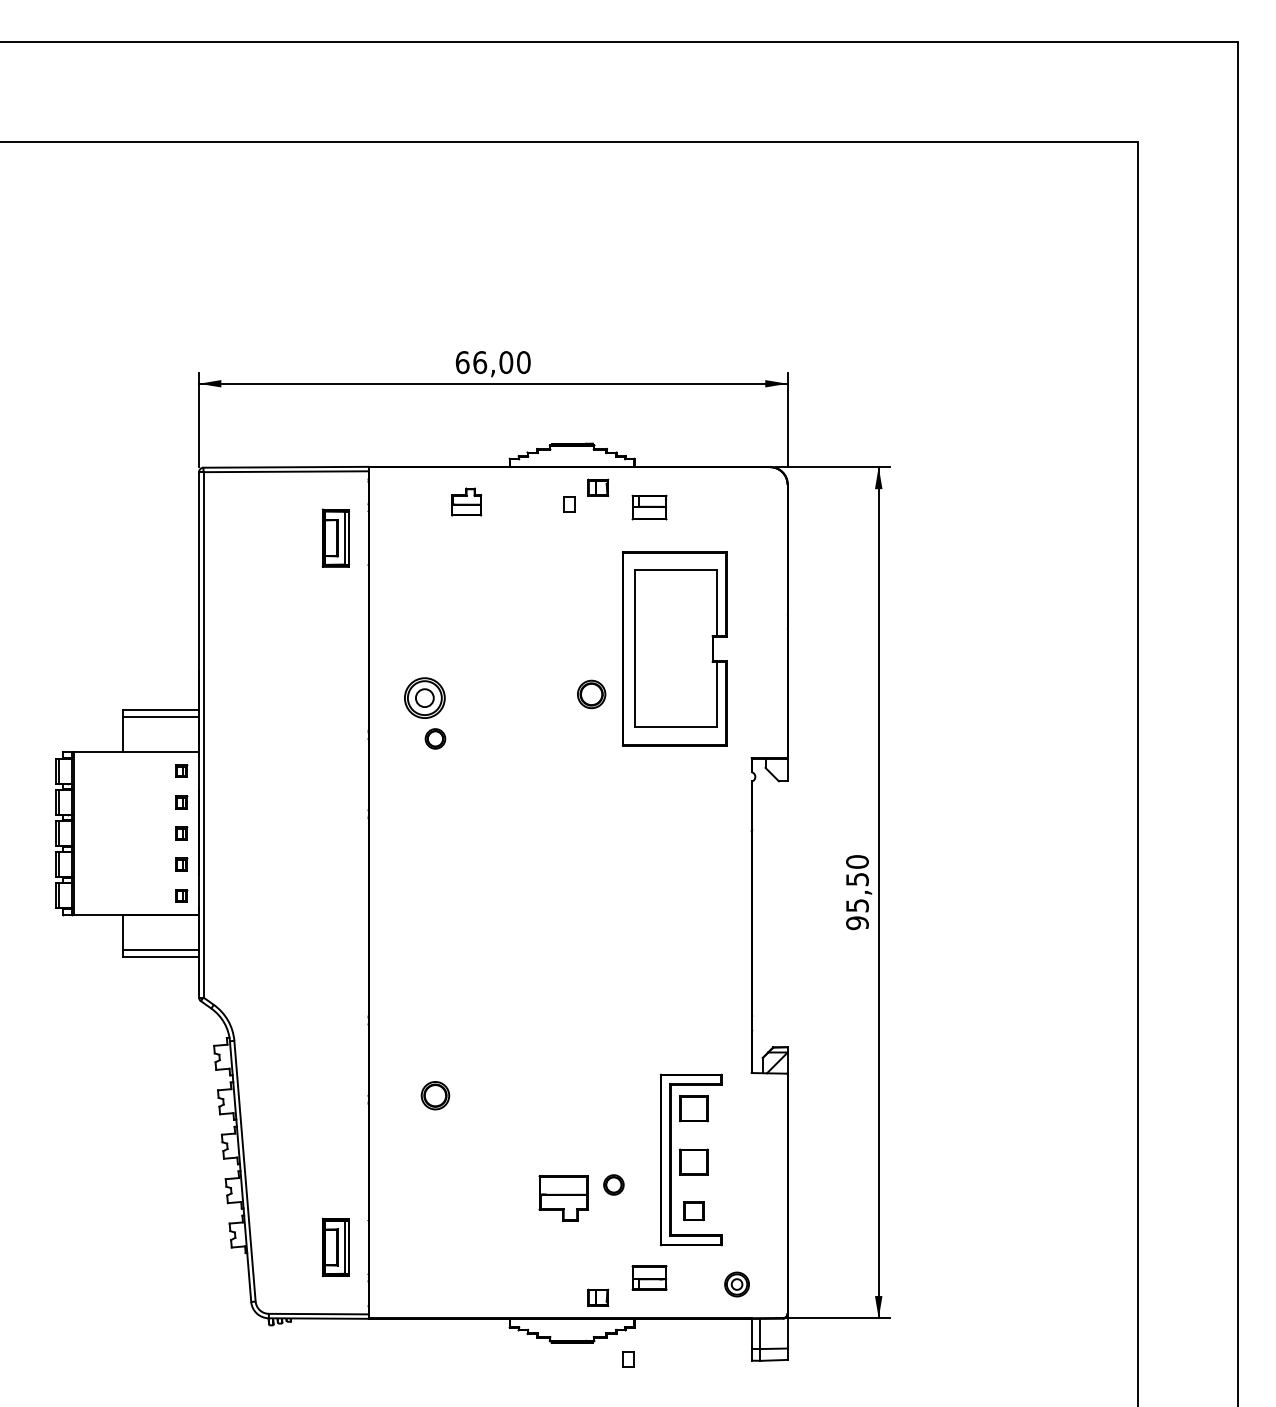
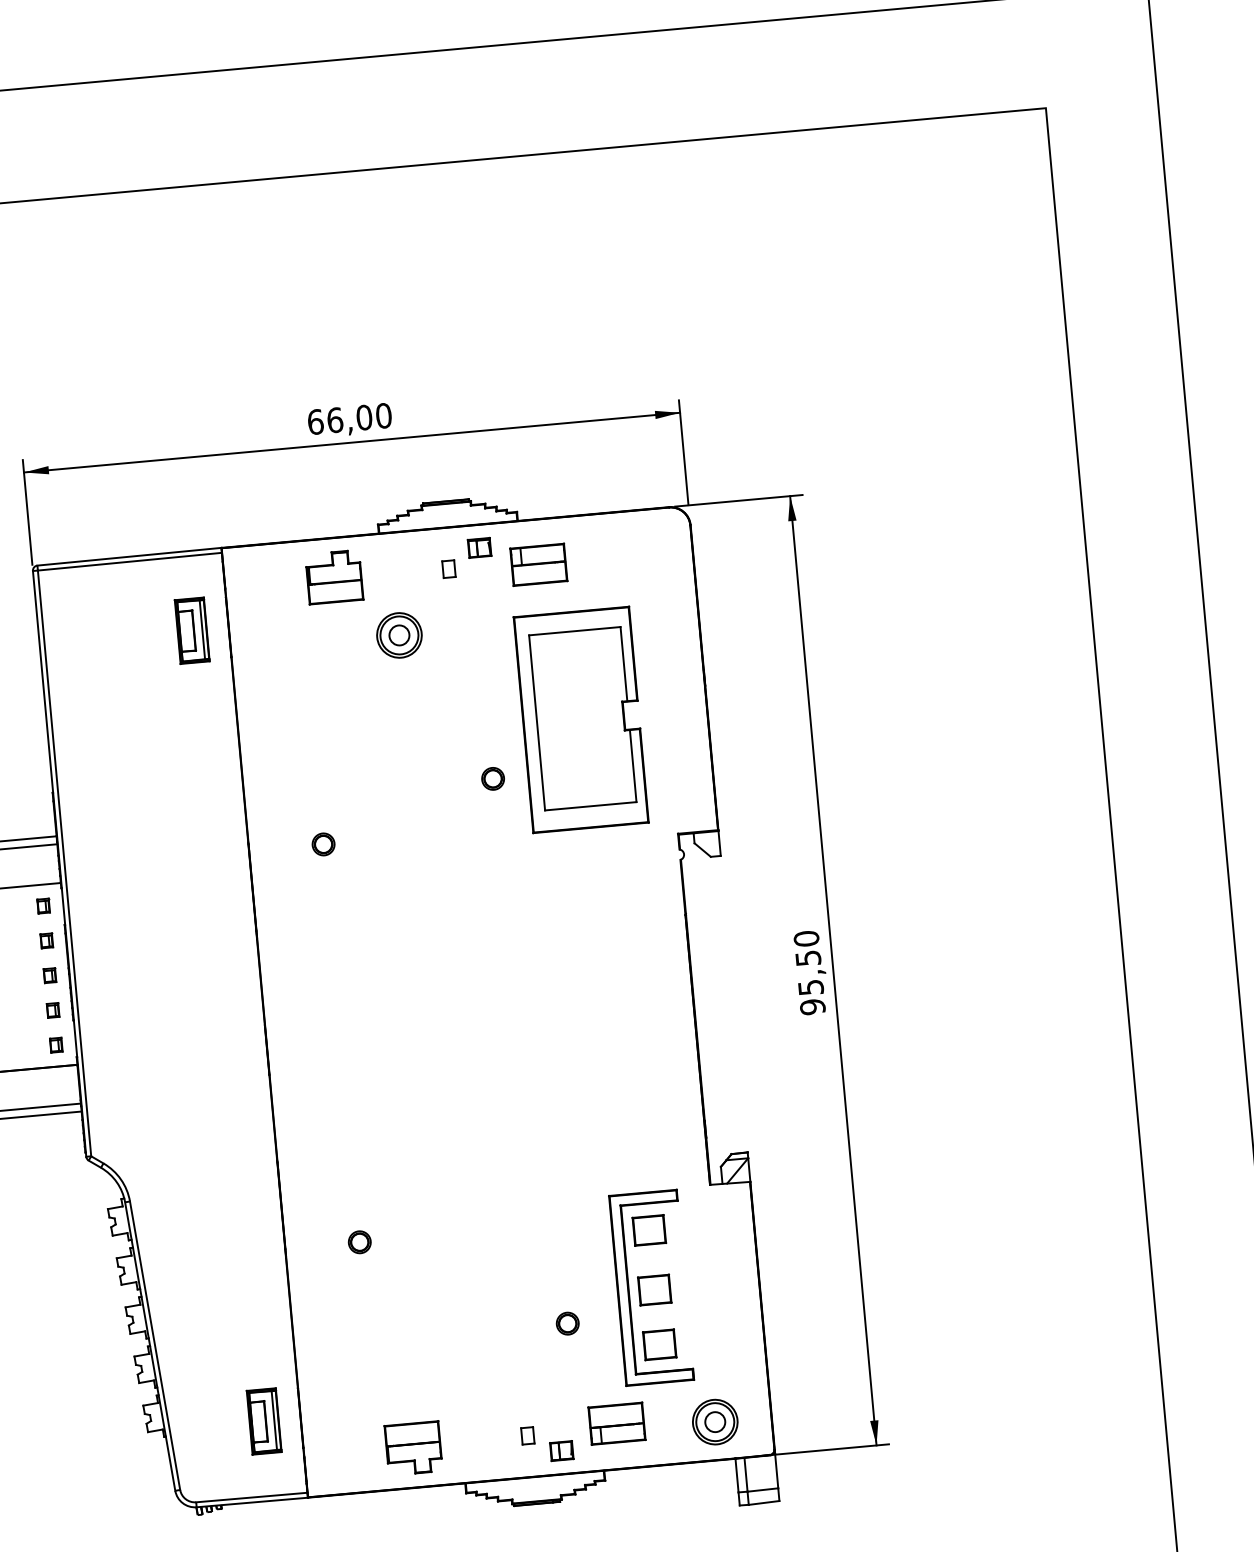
part: (466, 501) -> (334, 576), size x1.67
part: (649, 507) -> (538, 564), size x1.43
part: (591, 693) -> (492, 777), size x0.71
part: (424, 697) -> (398, 634), moved
part: (435, 1095) -> (359, 1241), size x0.71
part: (563, 1198) -> (413, 1448), moved
part: (693, 1210) -> (659, 1344), size x1.43
part: (649, 1277) -> (616, 1423), size x1.43
part: (736, 1284) -> (714, 1422), size x1.67
part: (628, 1359) -> (528, 1435), moved

